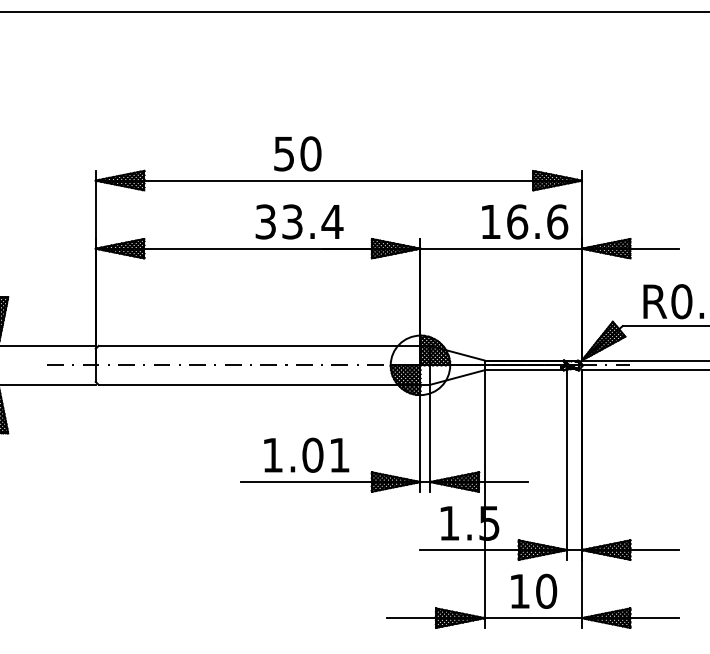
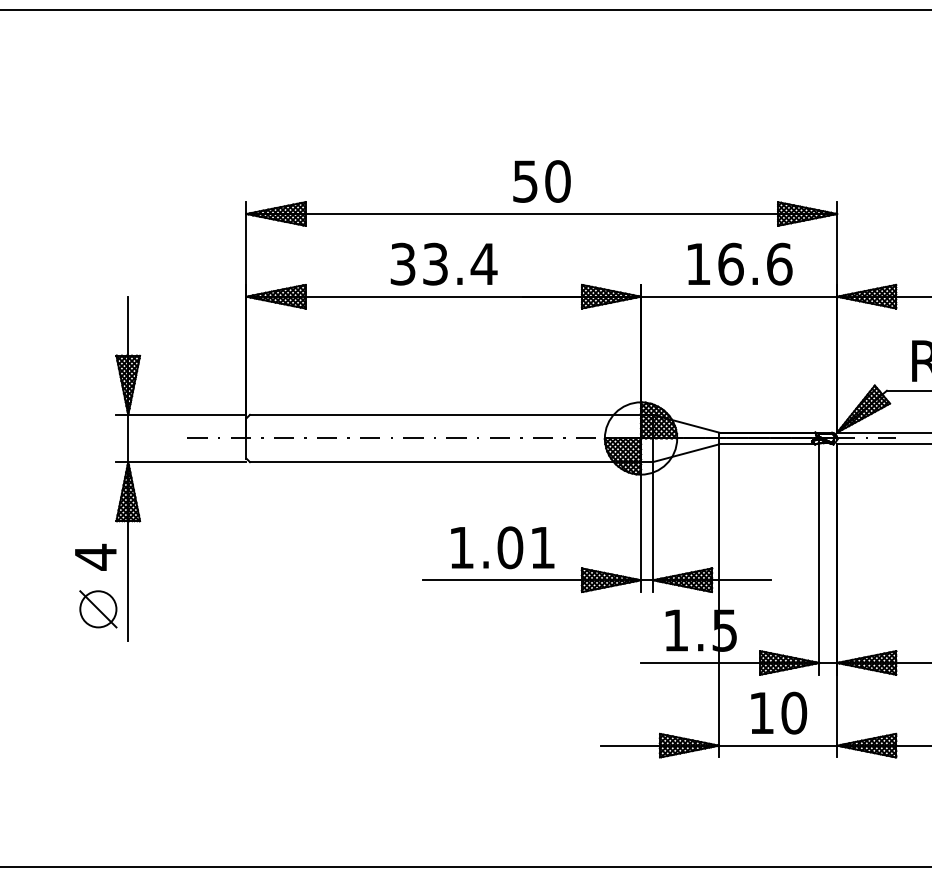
text: (297, 153) -> (541, 181), moved
text: (299, 221) -> (443, 263), moved
text: (525, 221) -> (740, 263), moved

